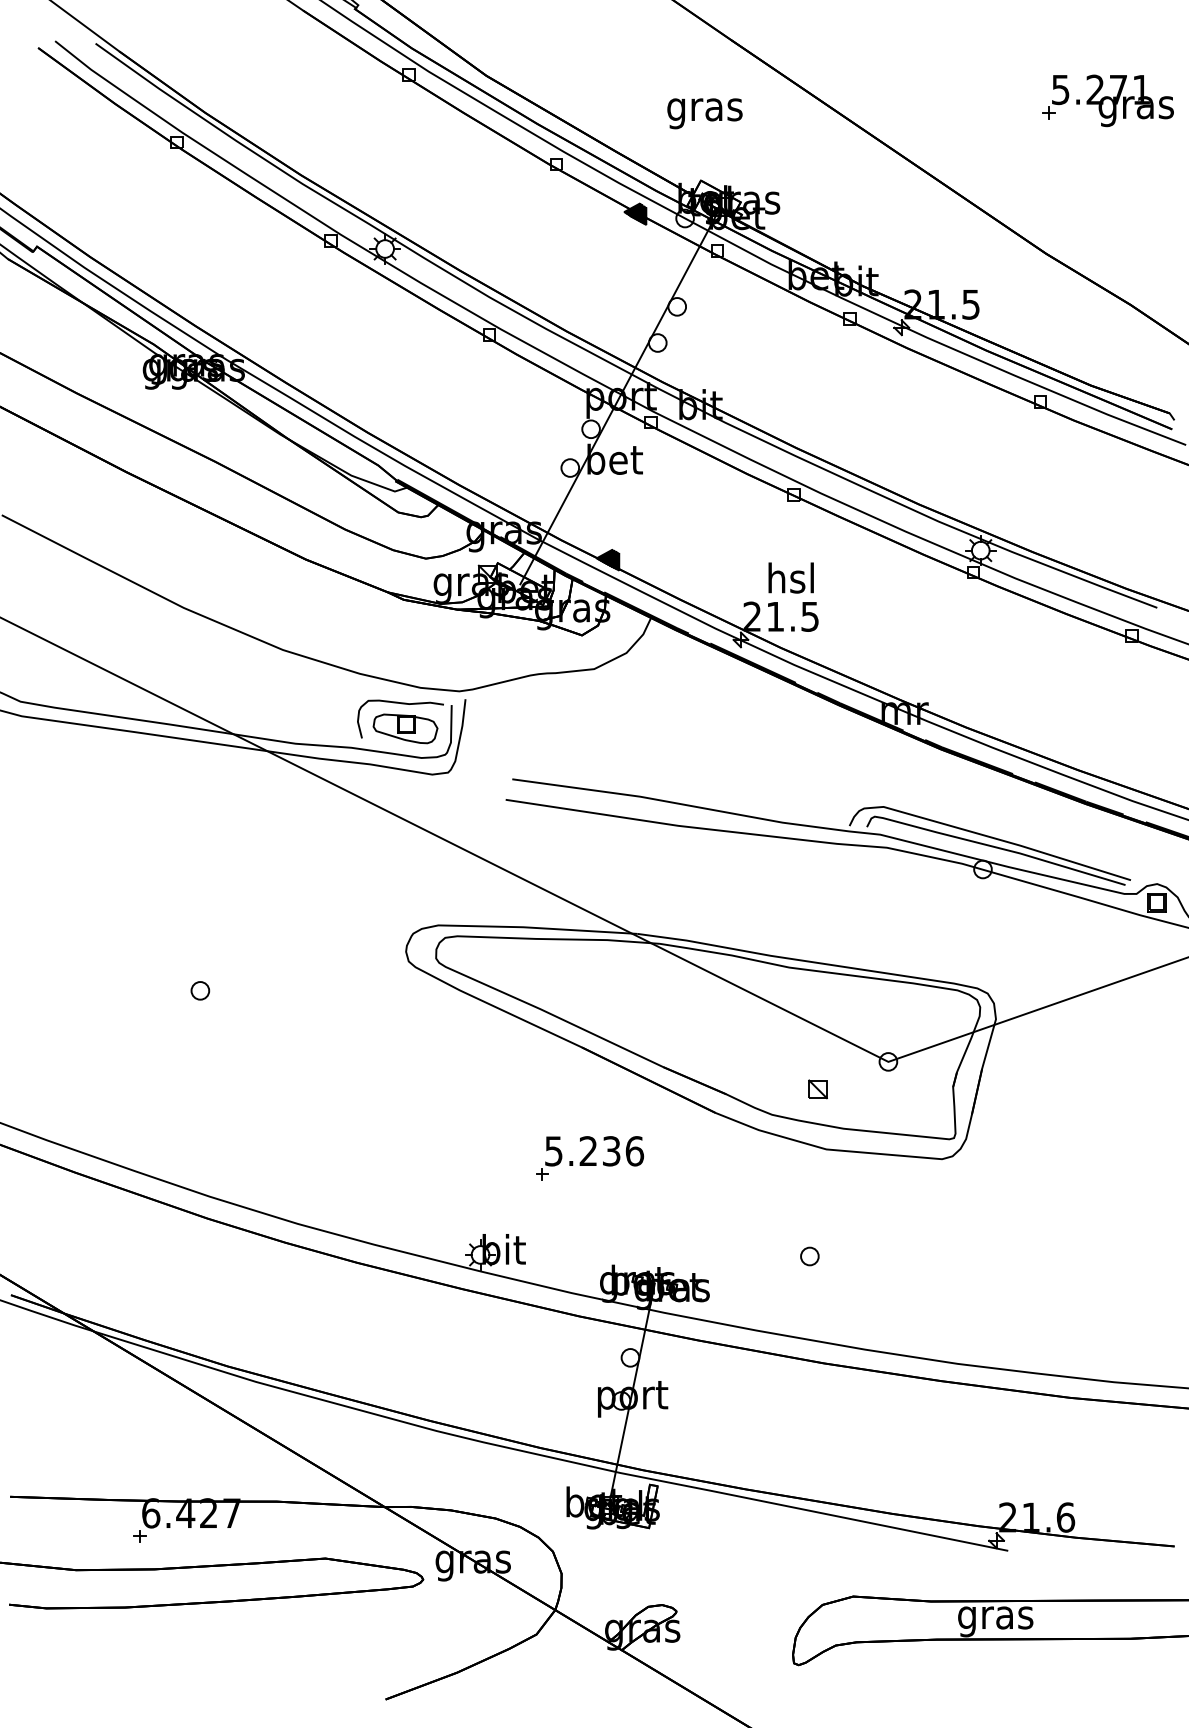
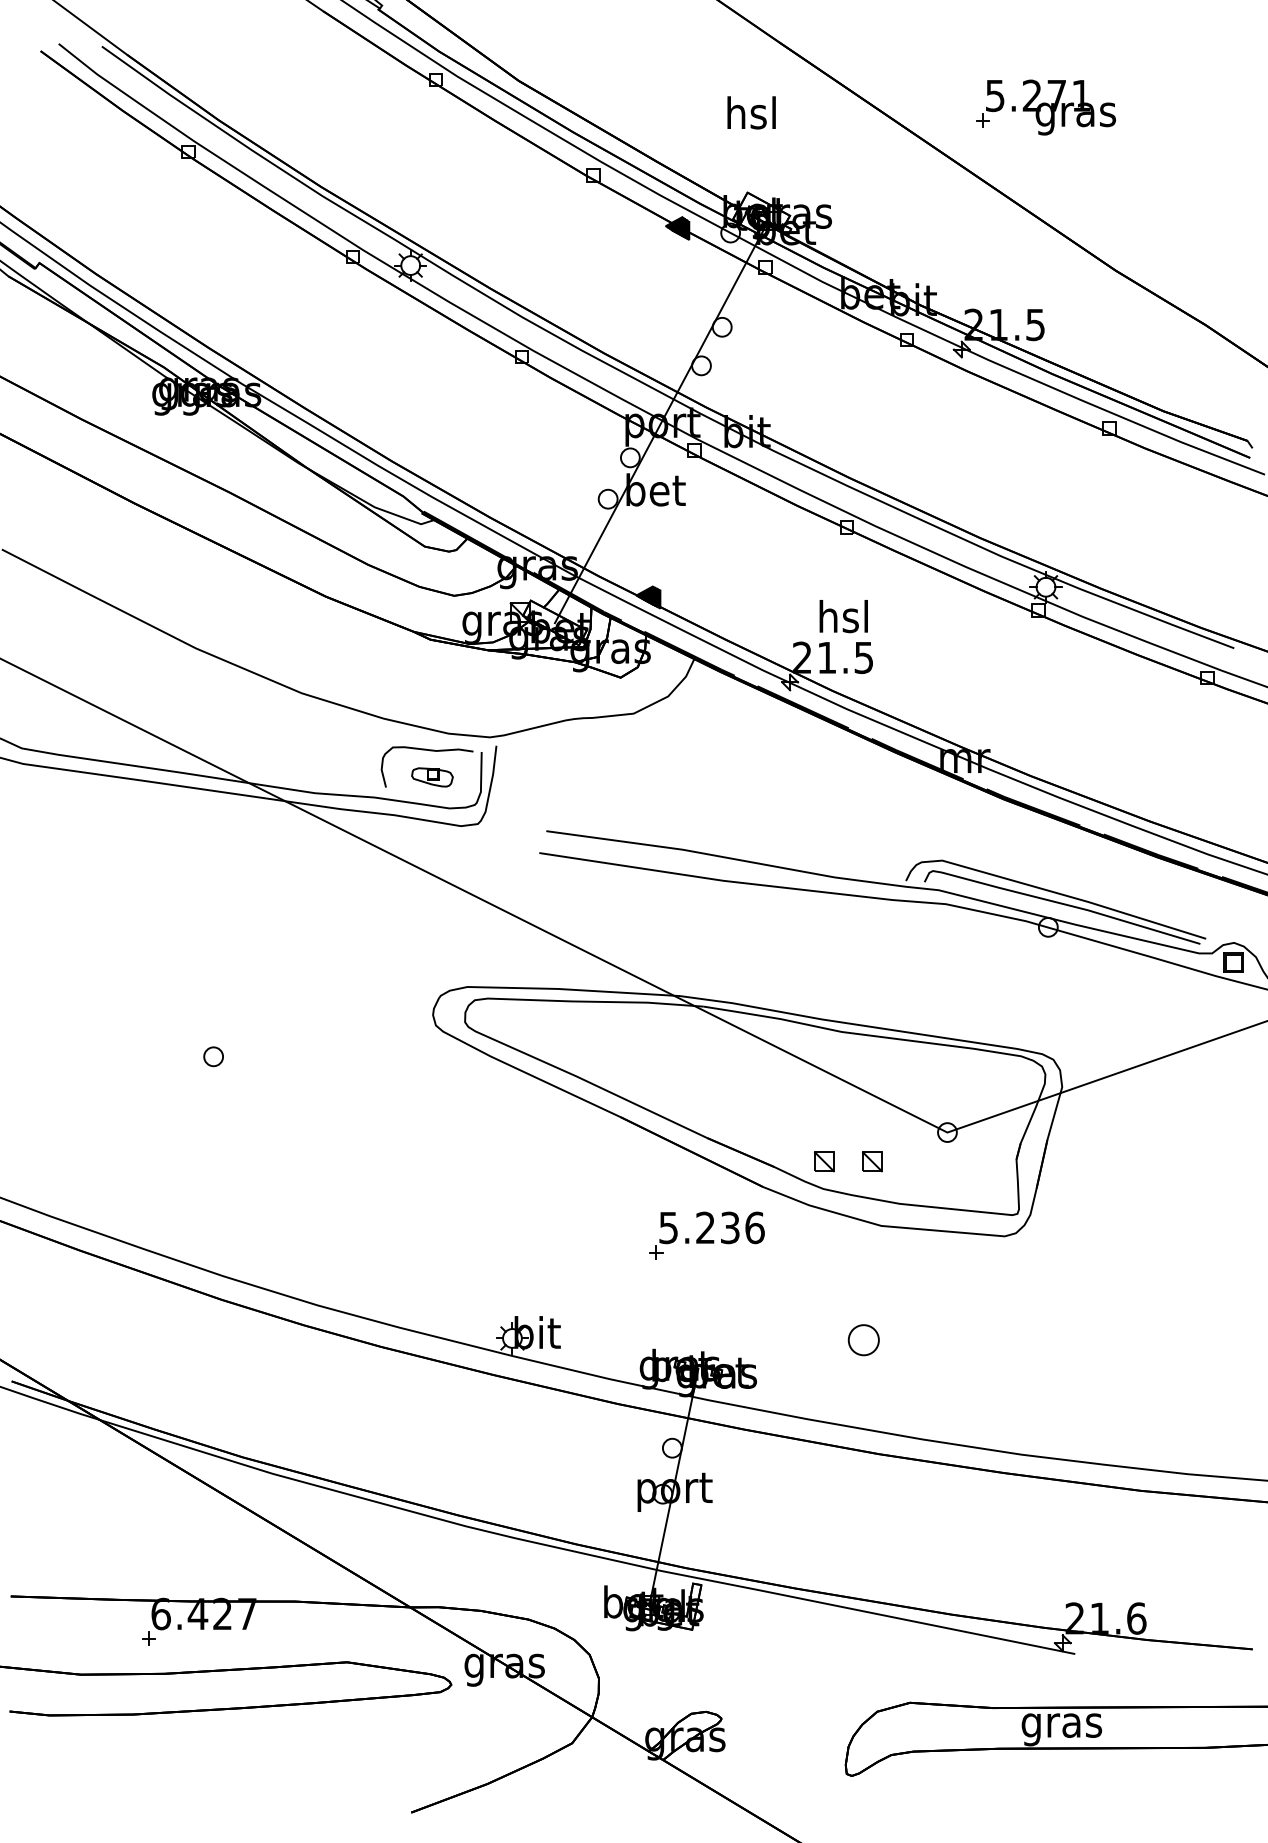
part: (1107, 100) -> (1045, 107), moved
text: (704, 109) -> (751, 116), gras -> hsl
part: (405, 728) -> (432, 777), size x0.6
part: (773, 1089) -> (824, 1161), added
part: (589, 1158) -> (706, 1235), moved
part: (809, 1255) -> (863, 1339), size x1.6

